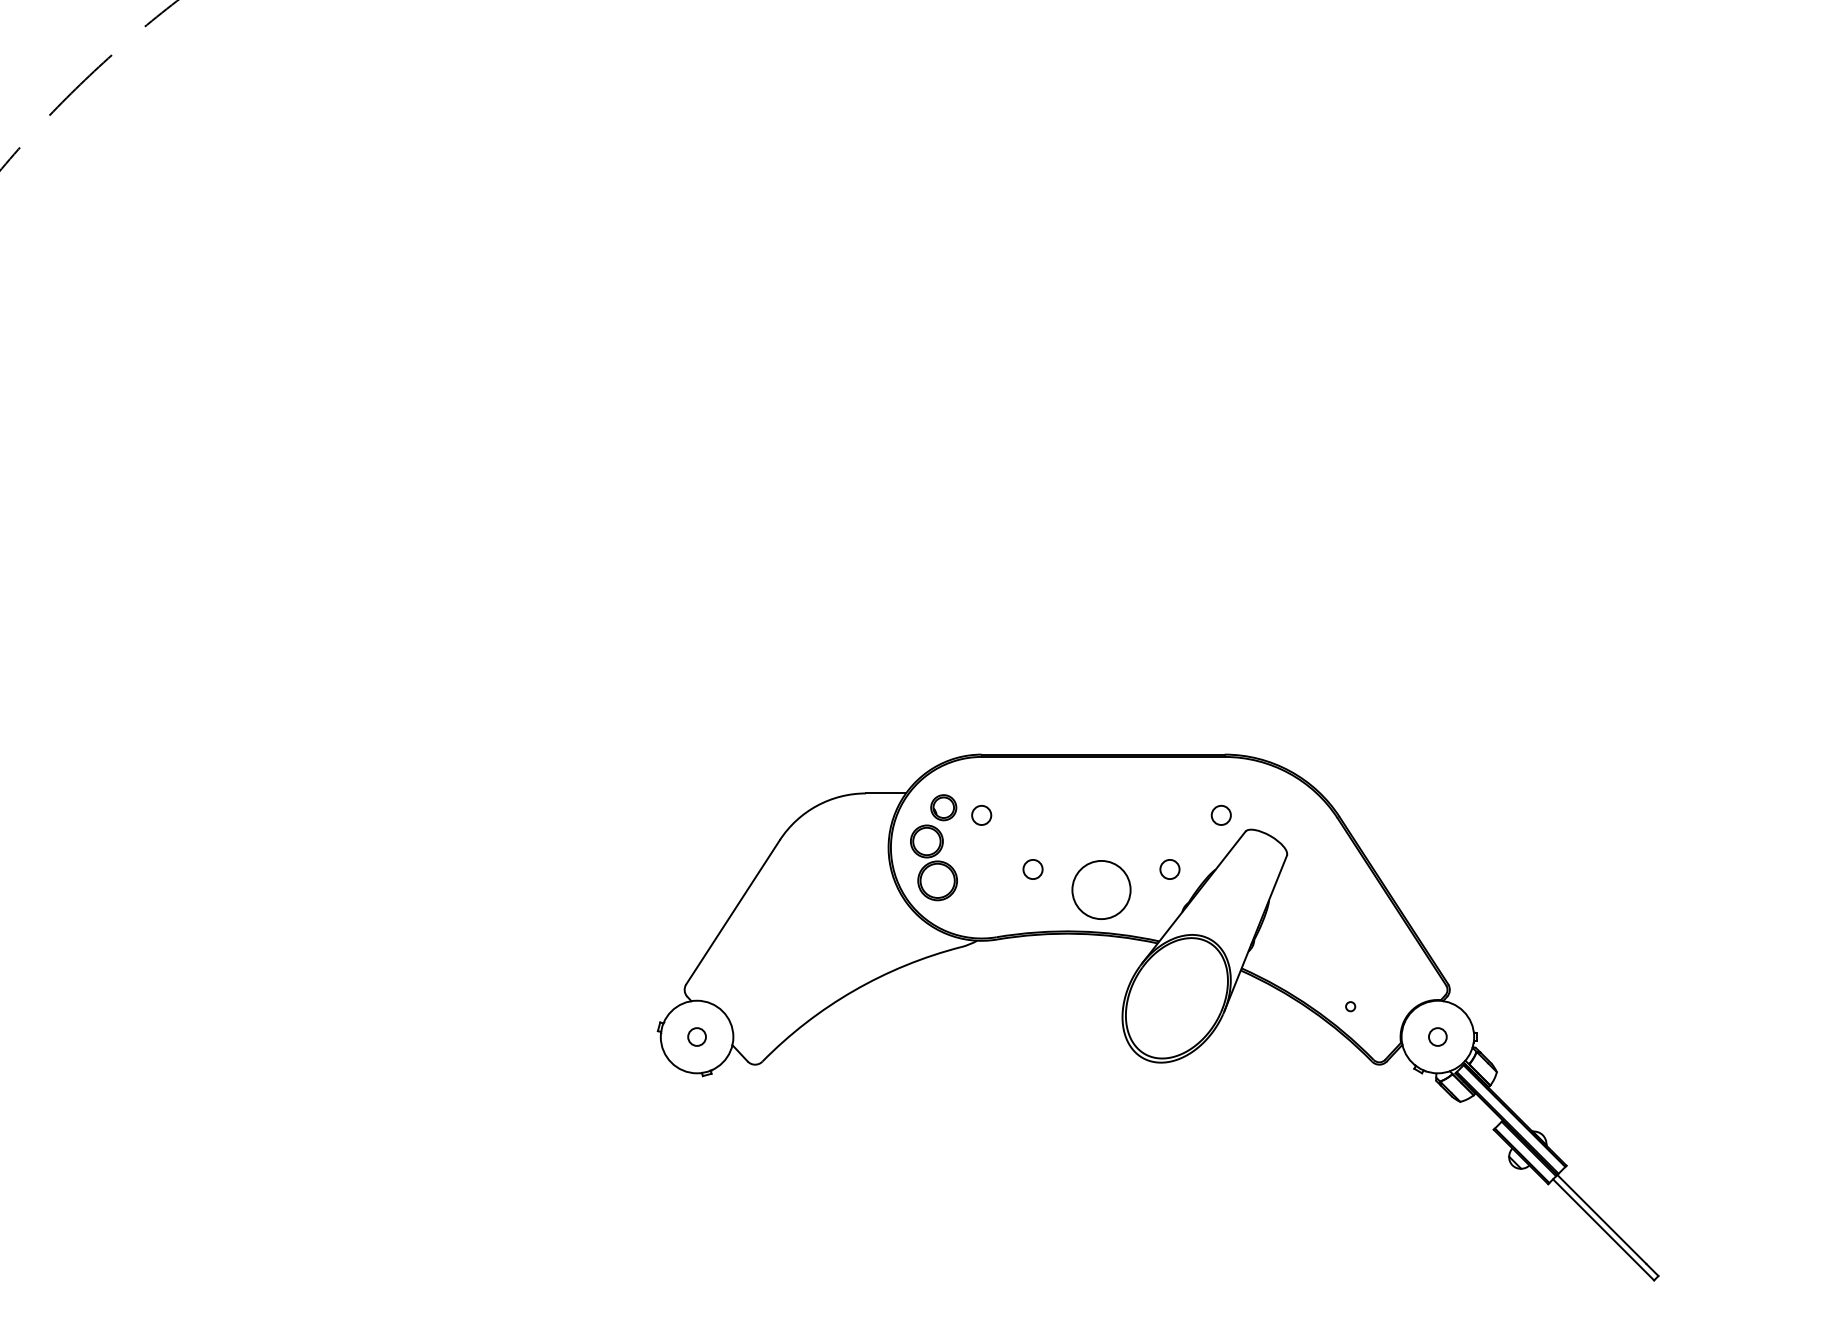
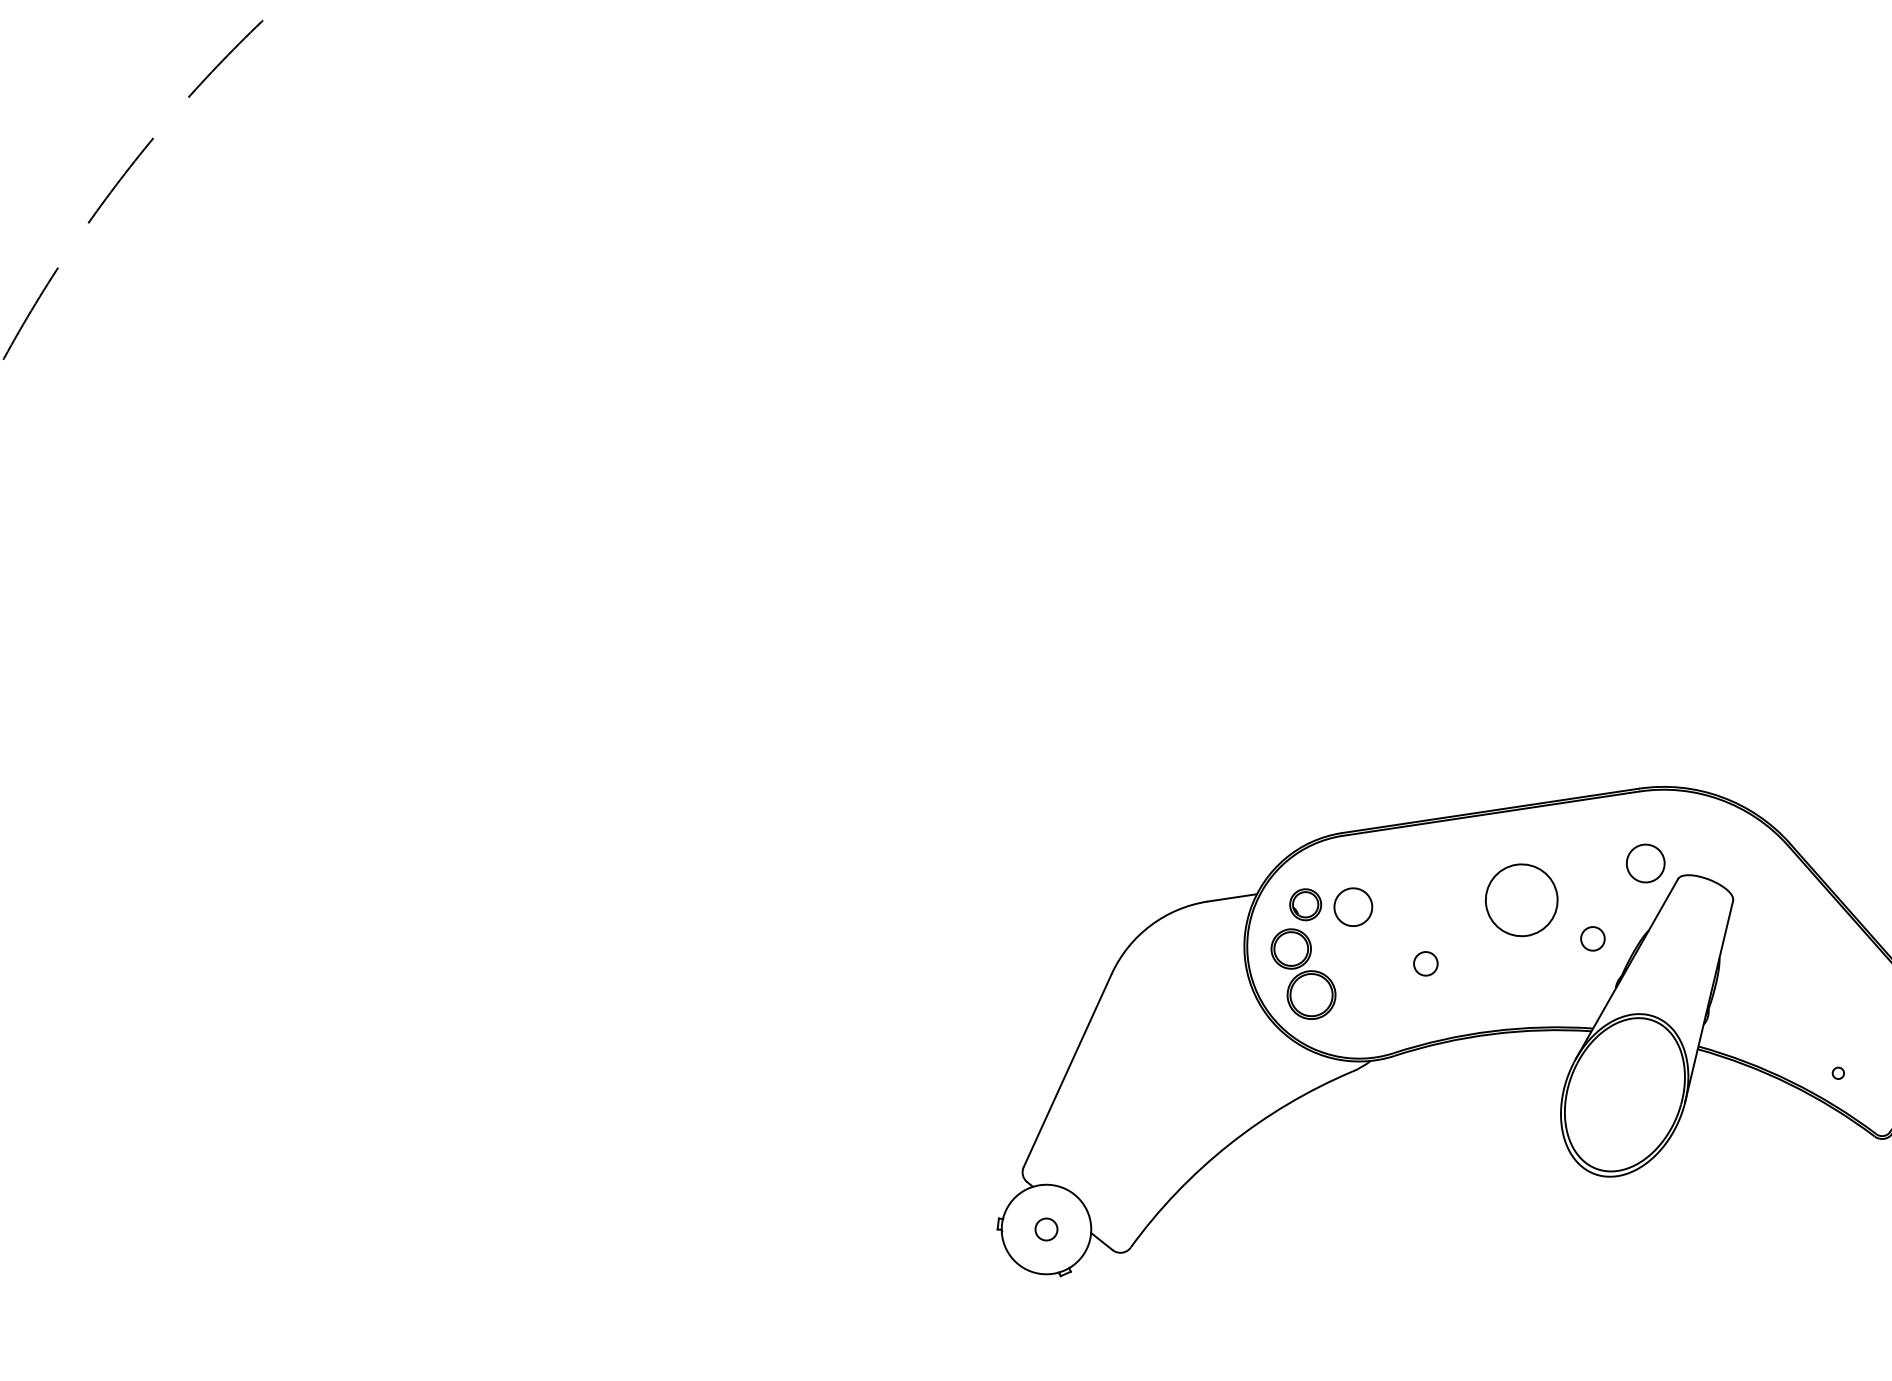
circle: (981, 815) -> (1353, 907), size x1.6
circle: (1220, 815) -> (1644, 863), size x1.6
circle: (1101, 889) -> (1521, 899), moved

